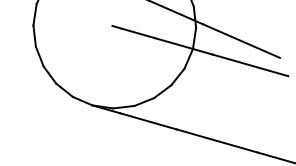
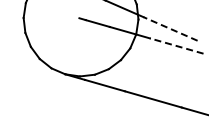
line: (241, 40) -> (170, 28), solid -> dashed
line: (250, 65) -> (176, 46), solid -> dashed

